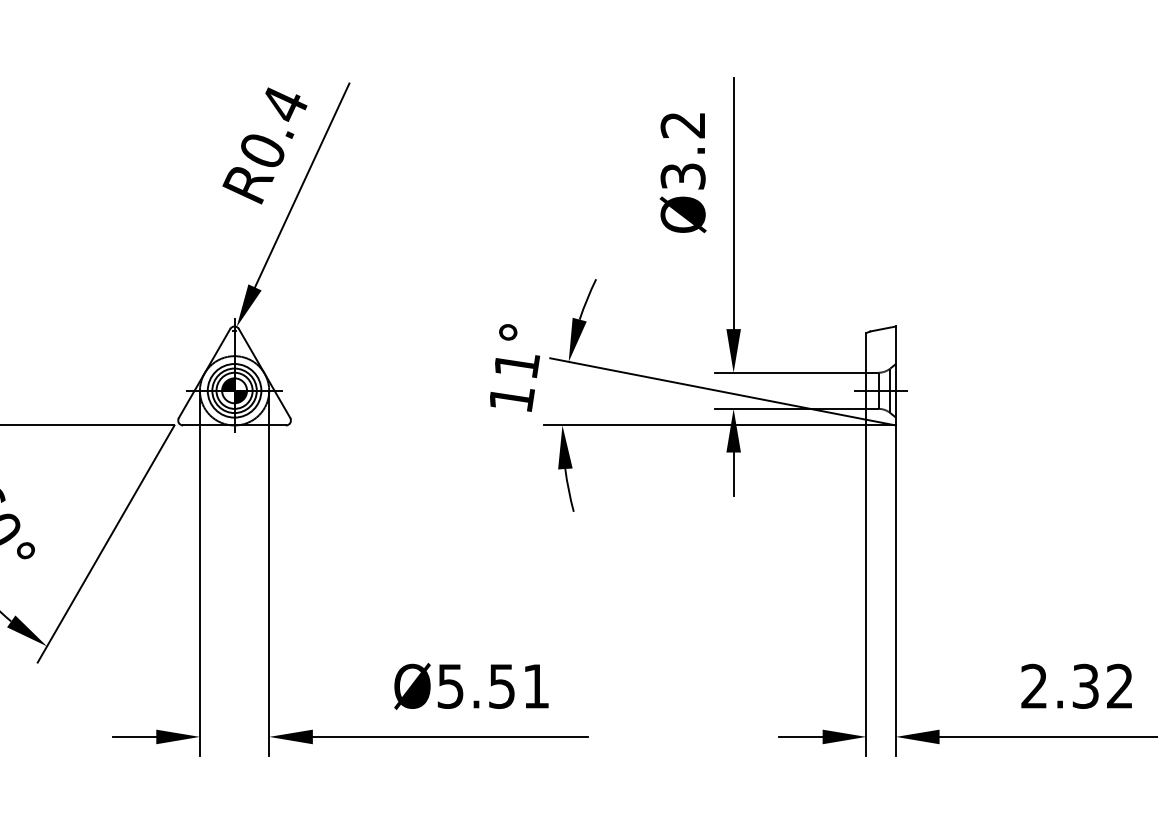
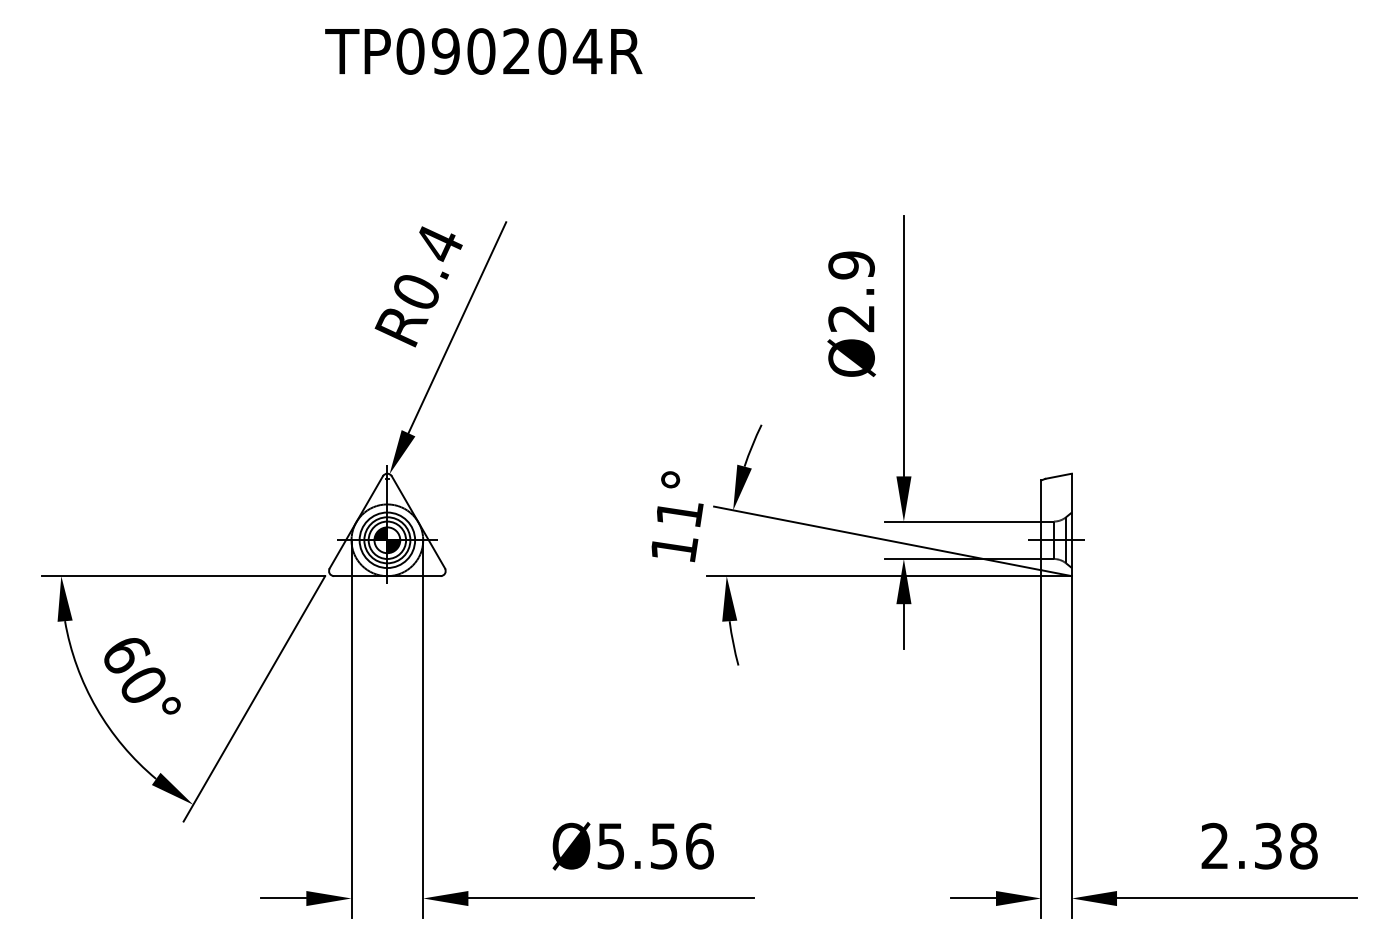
text: (683, 150) -> (851, 291), Ø3.2 -> Ø2.9
text: (536, 685) -> (699, 845), Ø5.51 -> Ø5.56
text: (1119, 685) -> (1303, 845), 2.32 -> 2.38

